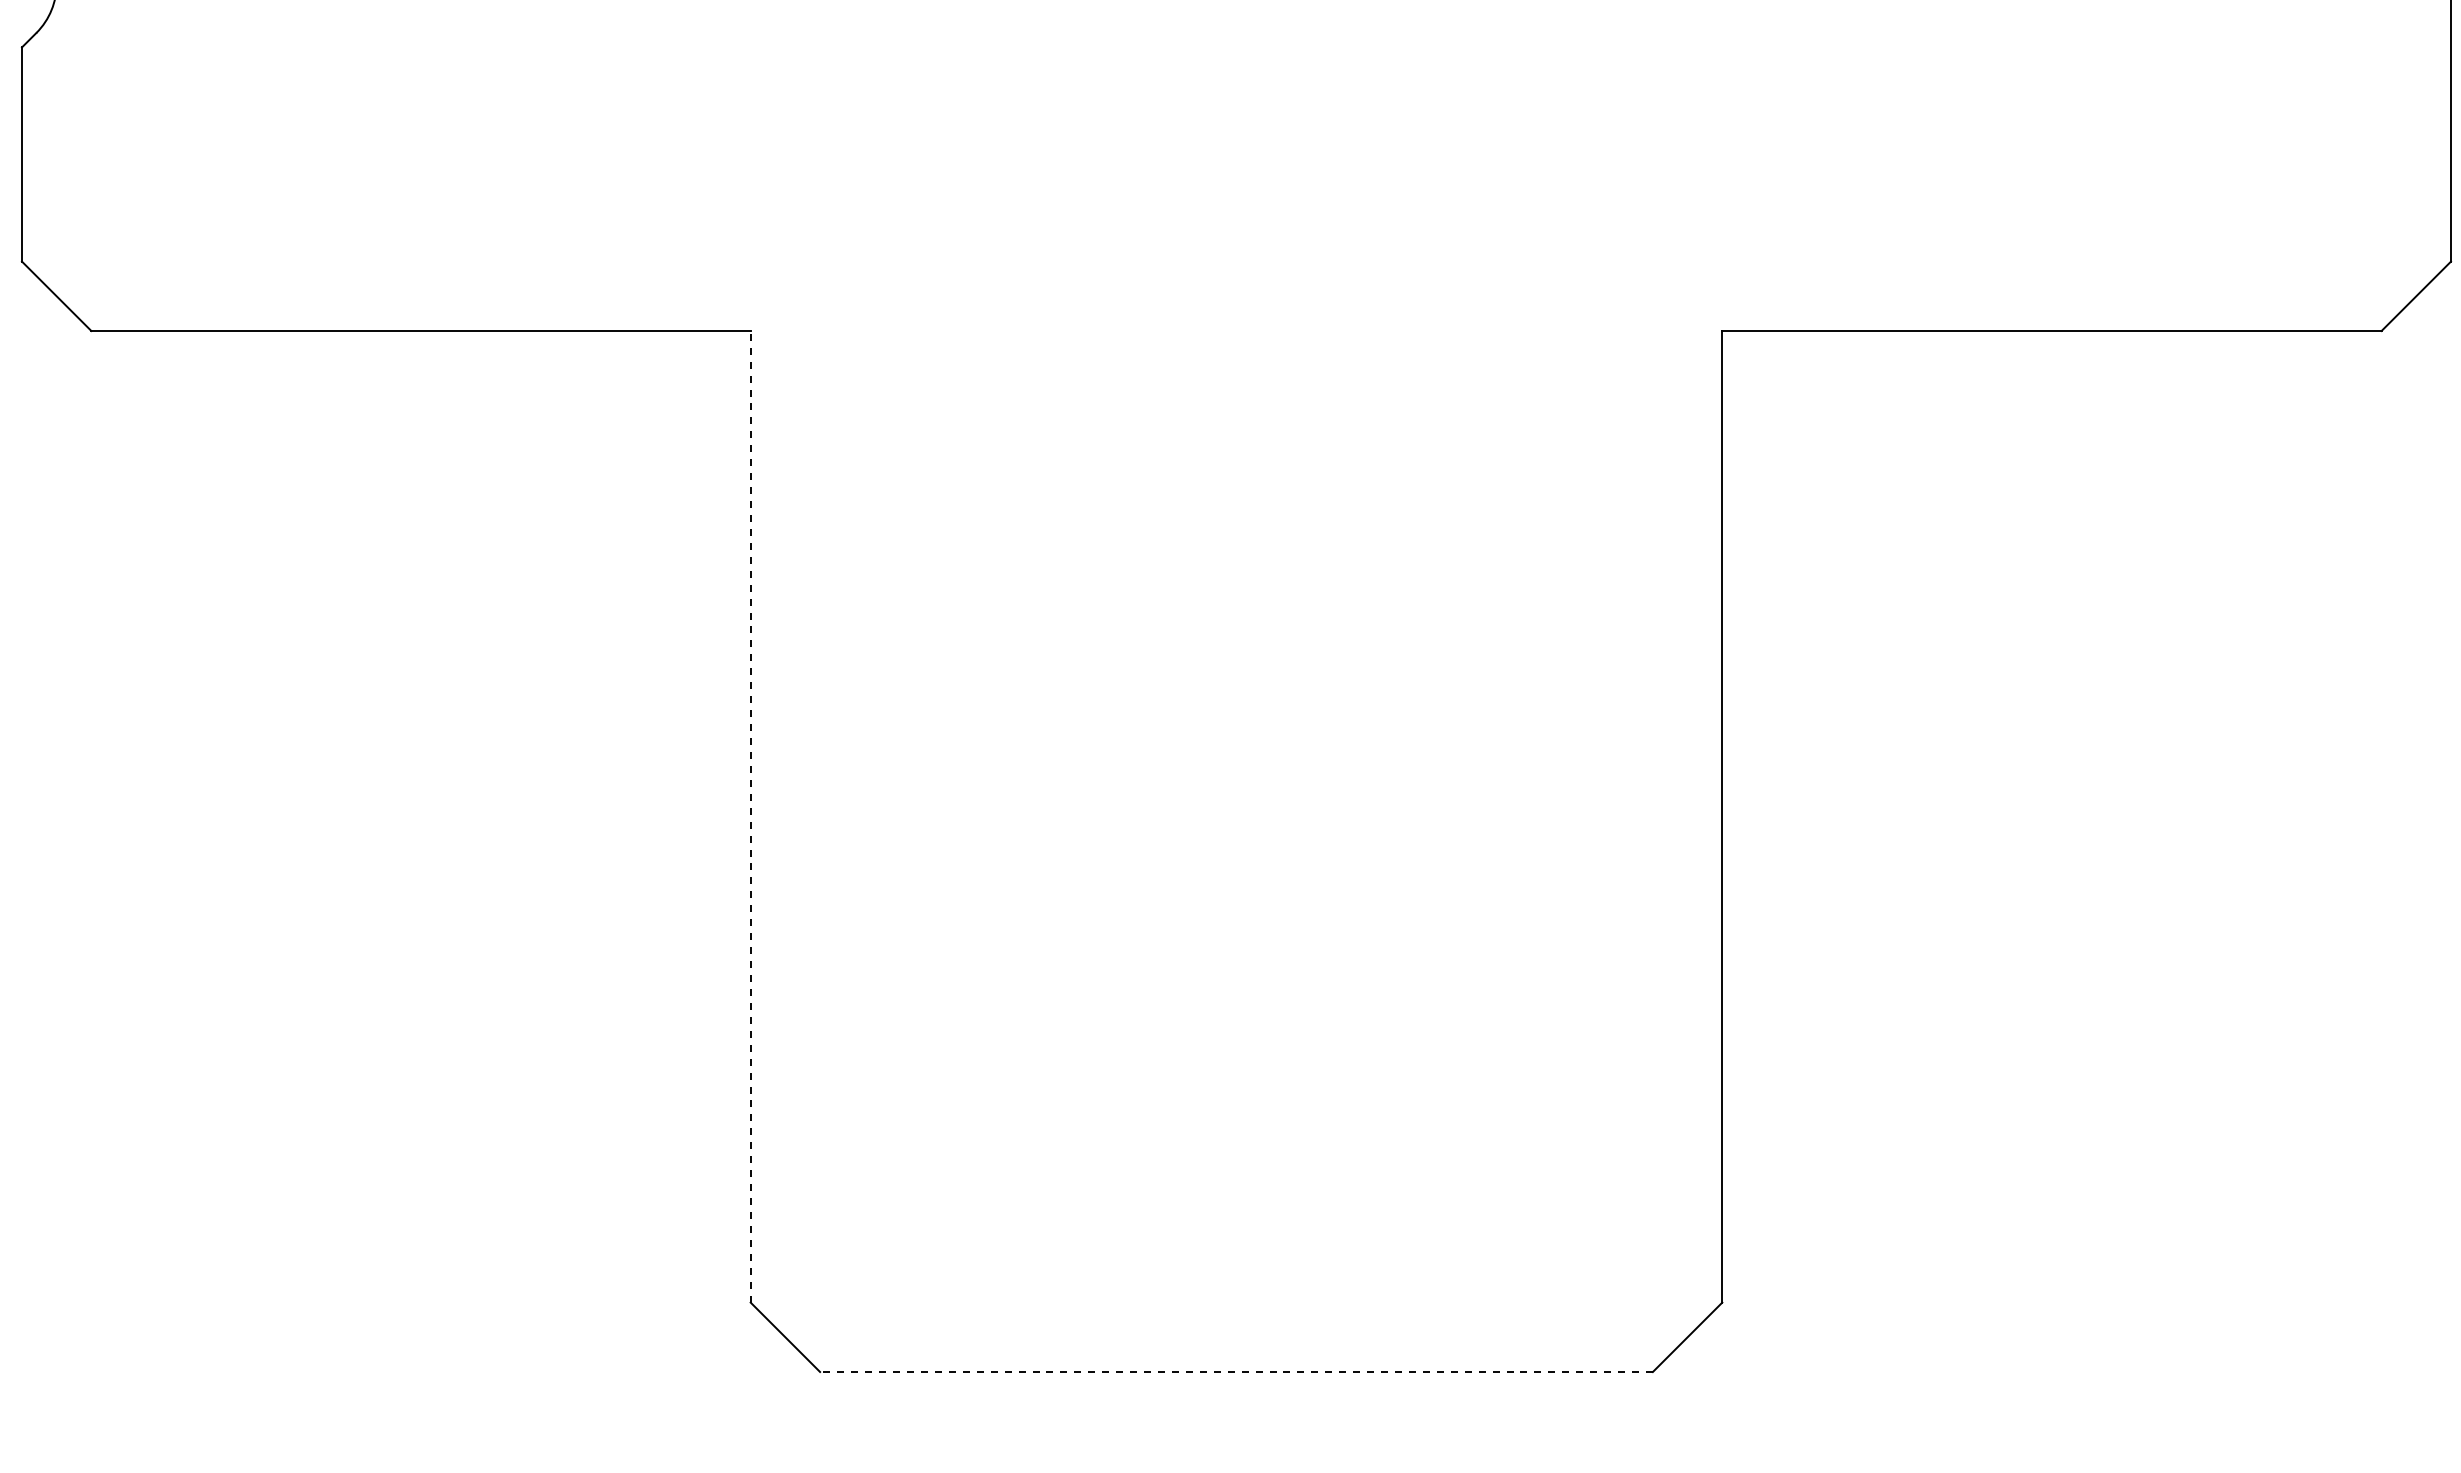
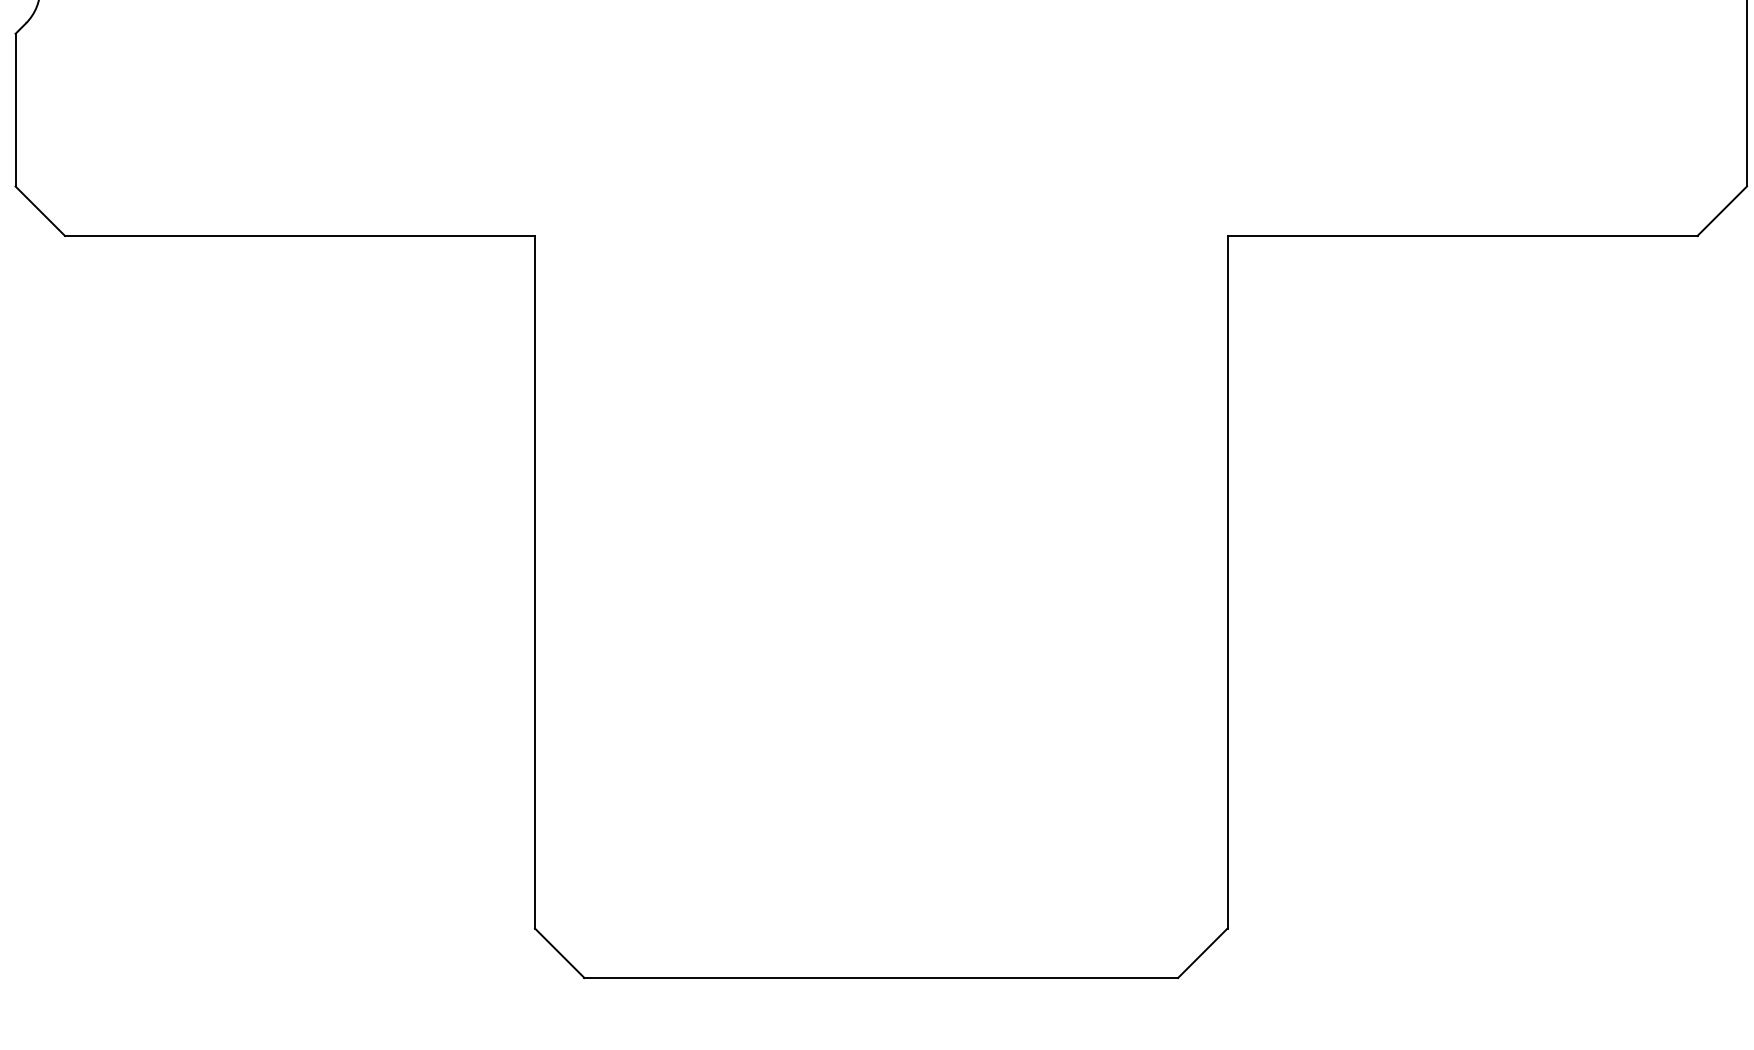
line: (750, 816) -> (534, 582), dashed -> solid
line: (1235, 1372) -> (880, 978), dashed -> solid

